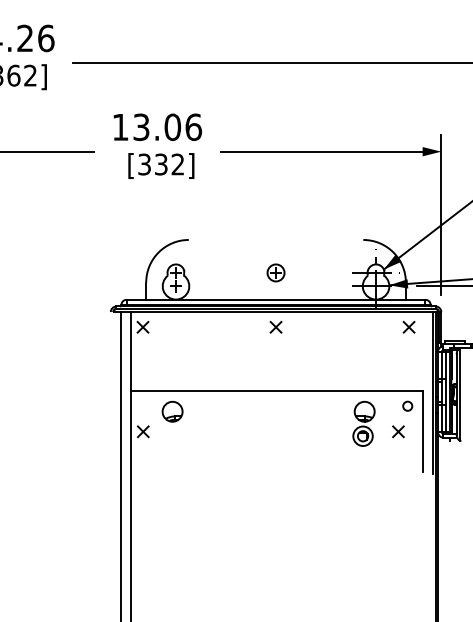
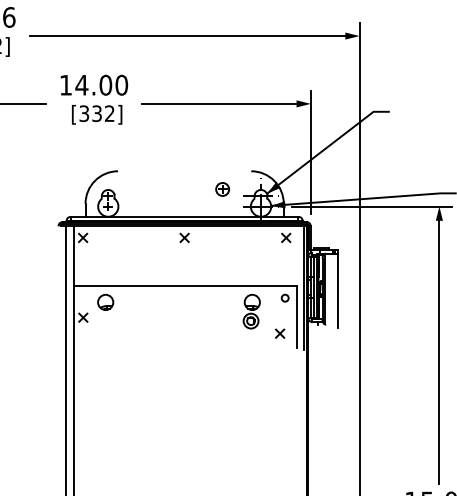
text: (167, 126) -> (101, 84), 13.06 -> 14.00
part: (275, 273) -> (222, 189), moved
part: (398, 431) -> (280, 333), moved

